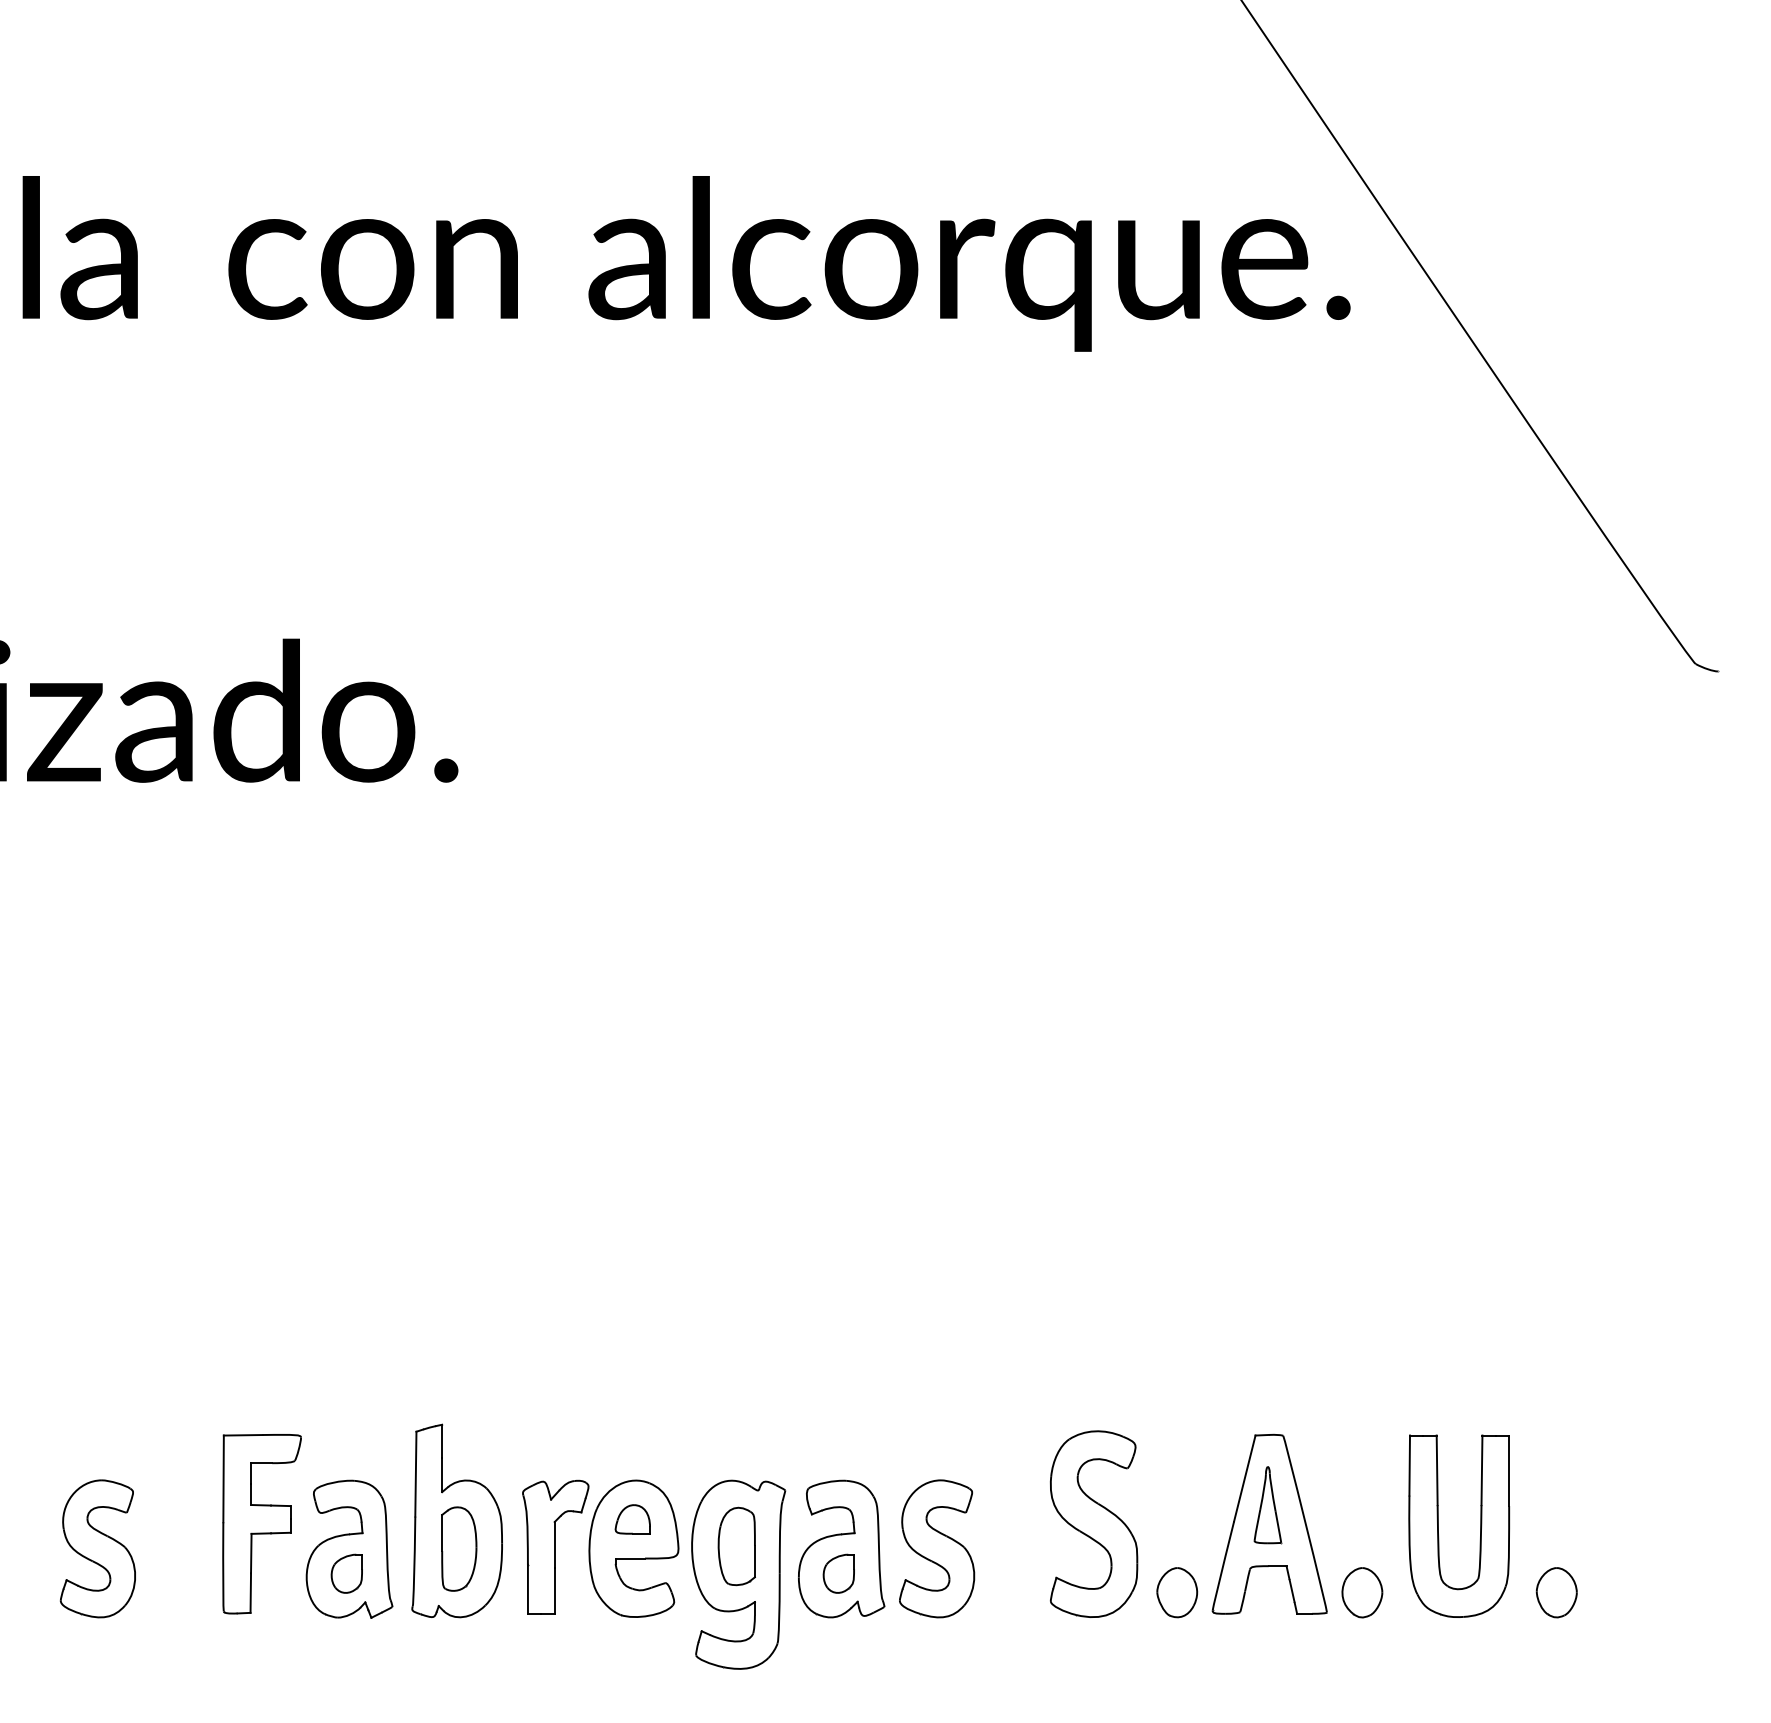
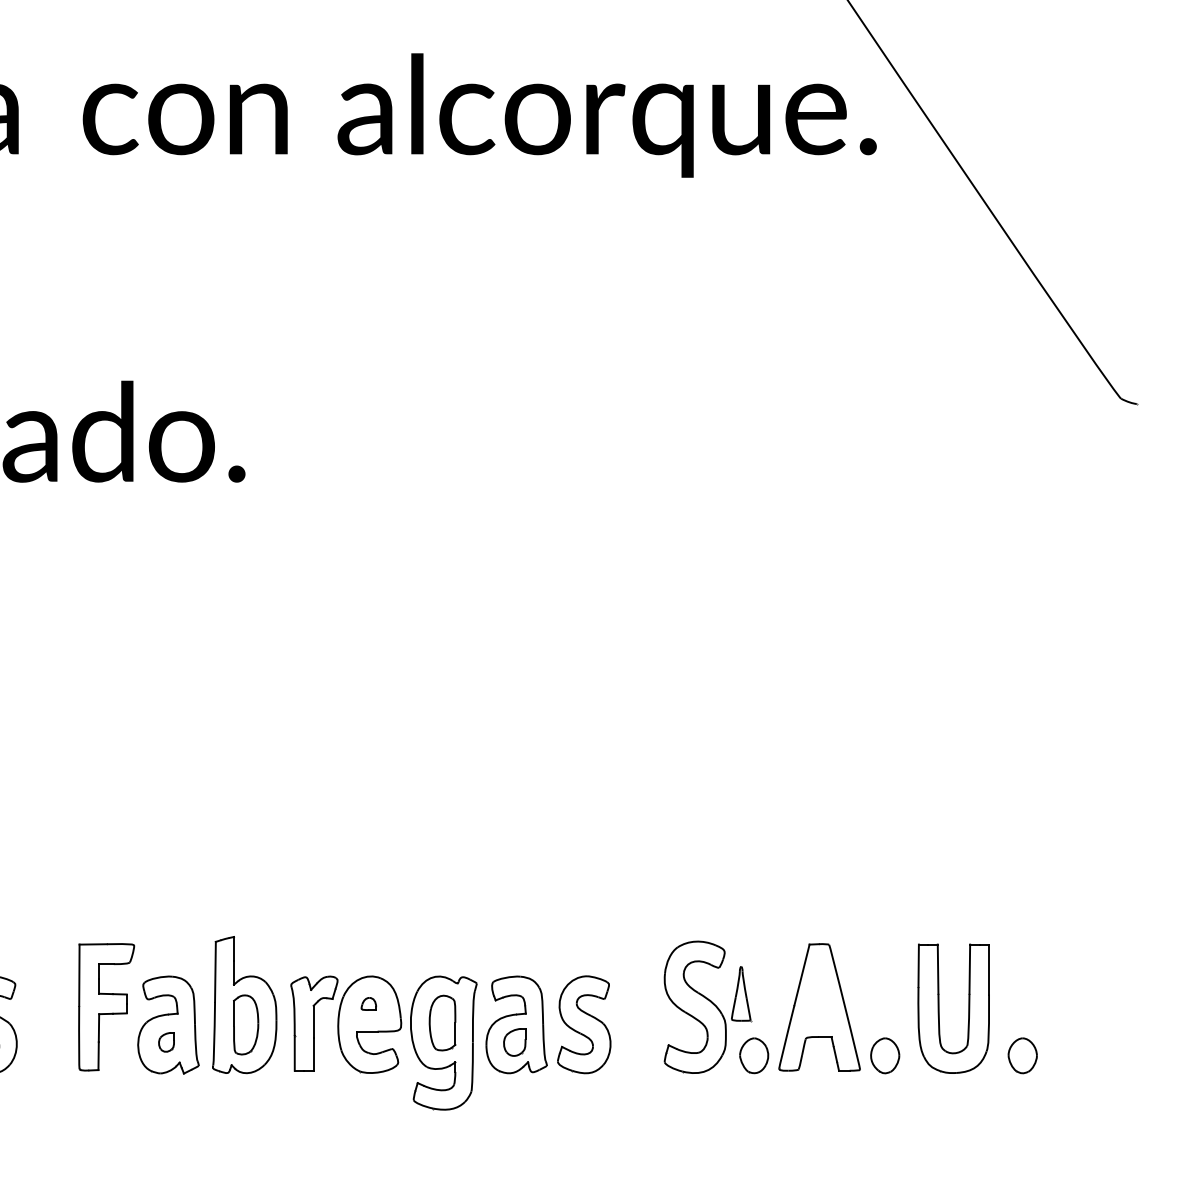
part: (1267, 1505) -> (740, 994), moved
part: (632, 1519) -> (368, 1004), size x0.6
part: (346, 1573) -> (166, 1042), size x0.7

